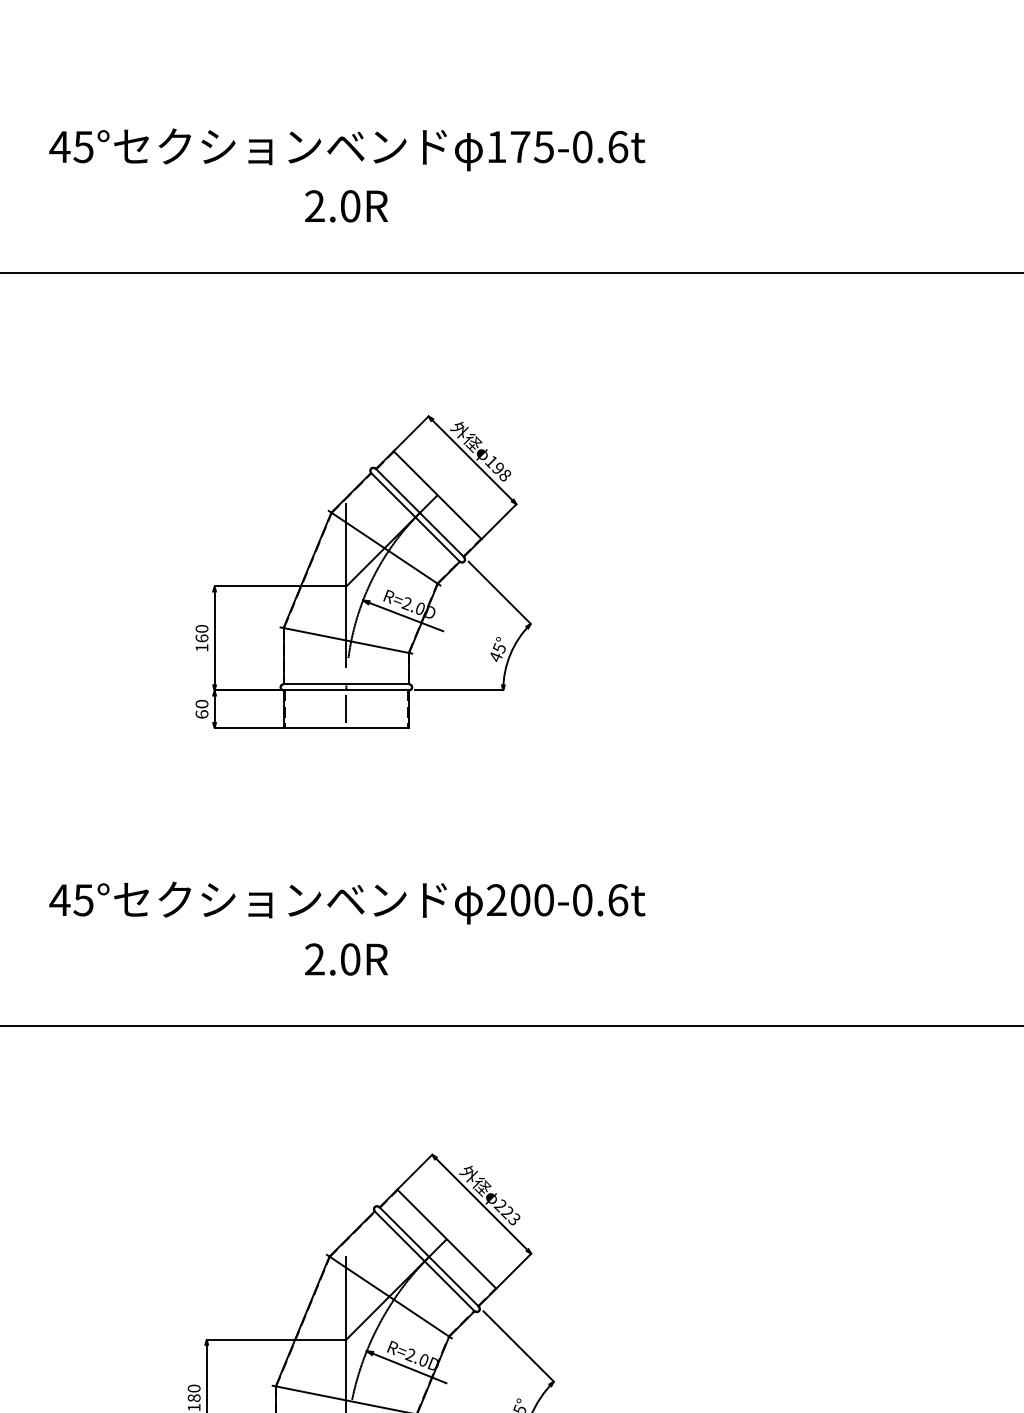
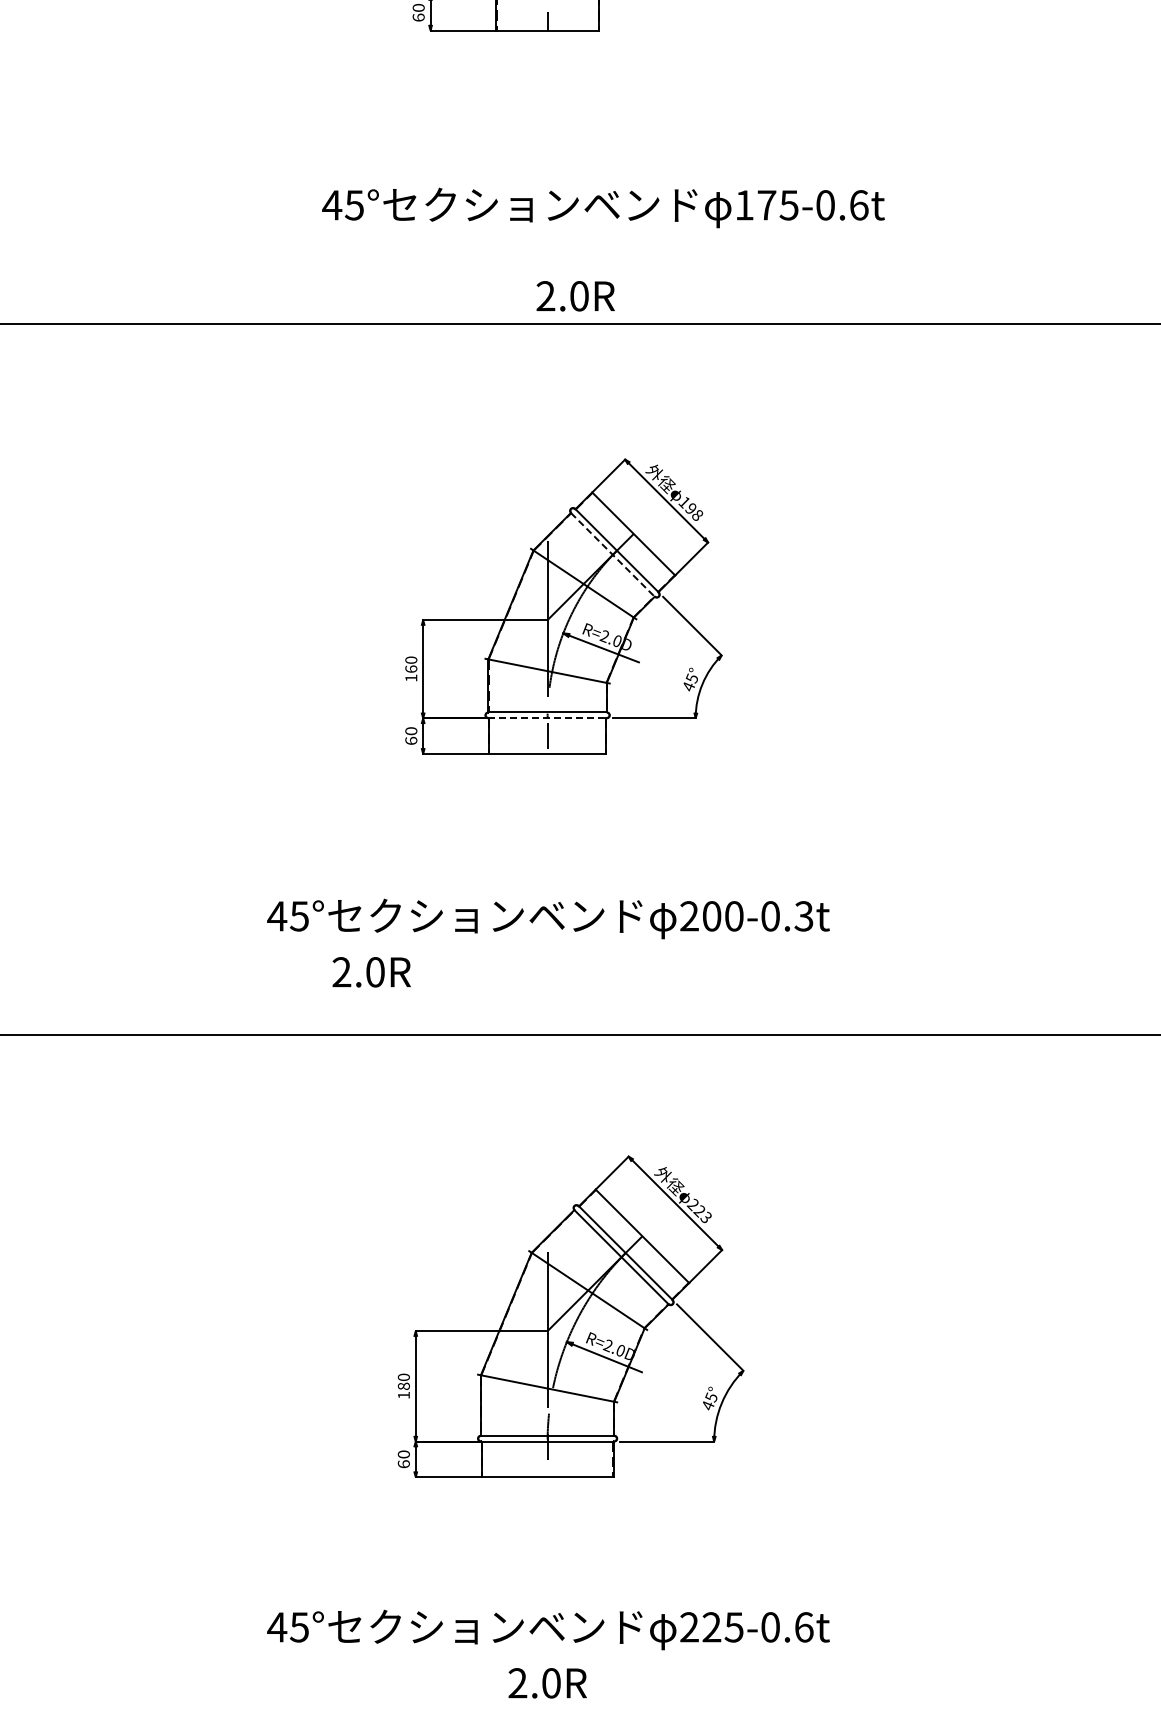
text: (347, 149) -> (603, 207), moved
text: (346, 206) -> (575, 296), moved
line: (416, 517) -> (613, 555), solid -> dashed
line: (347, 690) -> (548, 718), solid -> dashed
text: (617, 900) -> (803, 916), 200-0.6t -> 200-0.3t
text: (346, 959) -> (371, 972), moved

